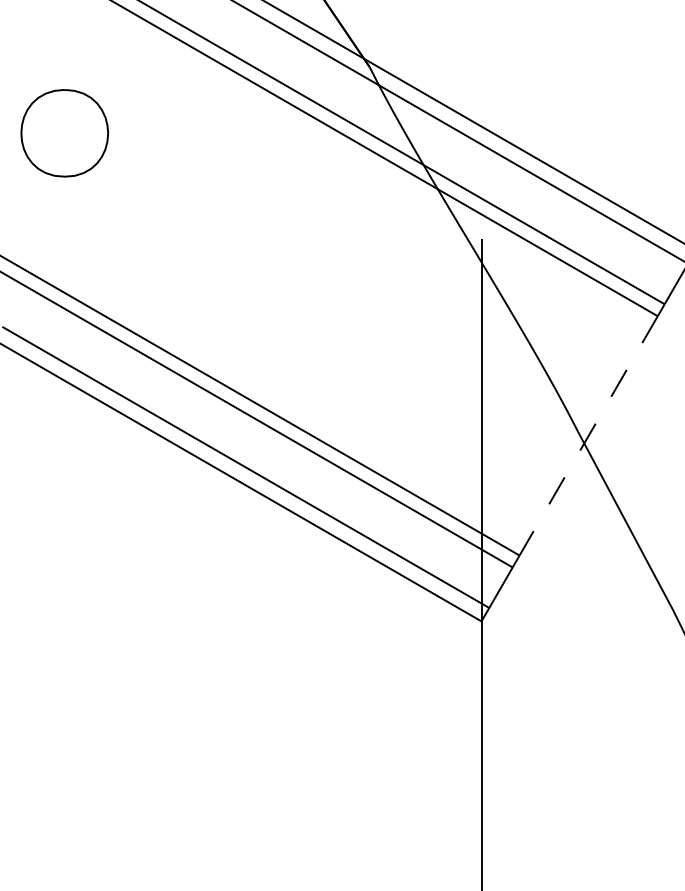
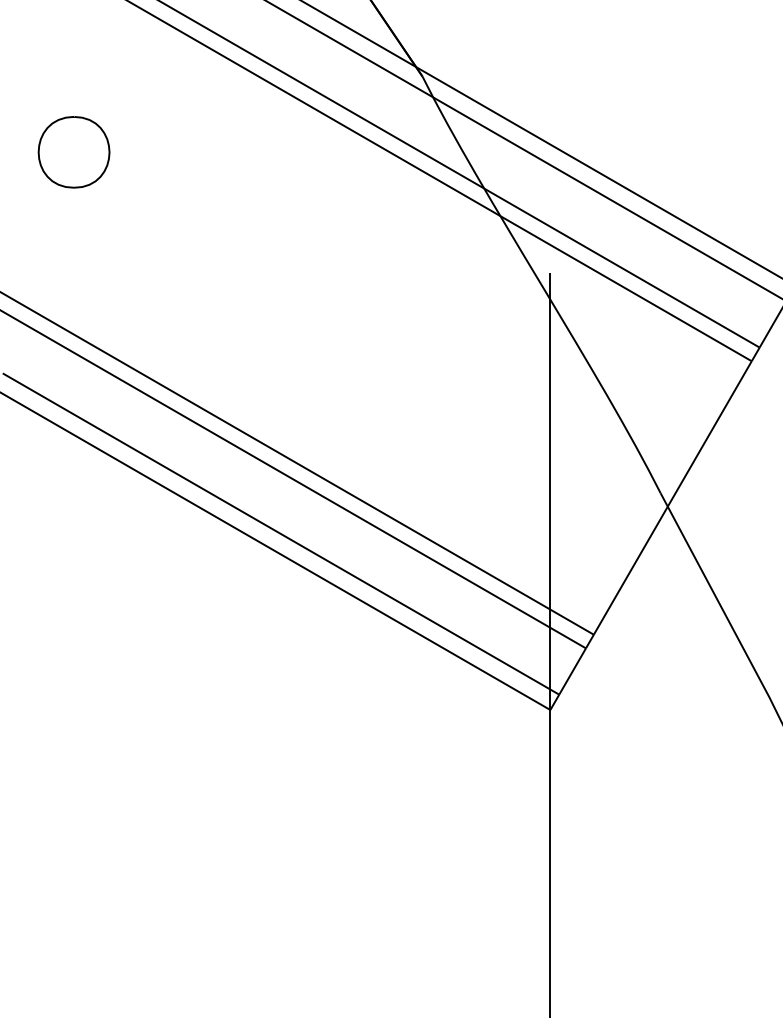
part: (64, 133) -> (73, 152), size x0.71
line: (588, 435) -> (672, 497), dashed -> solid

